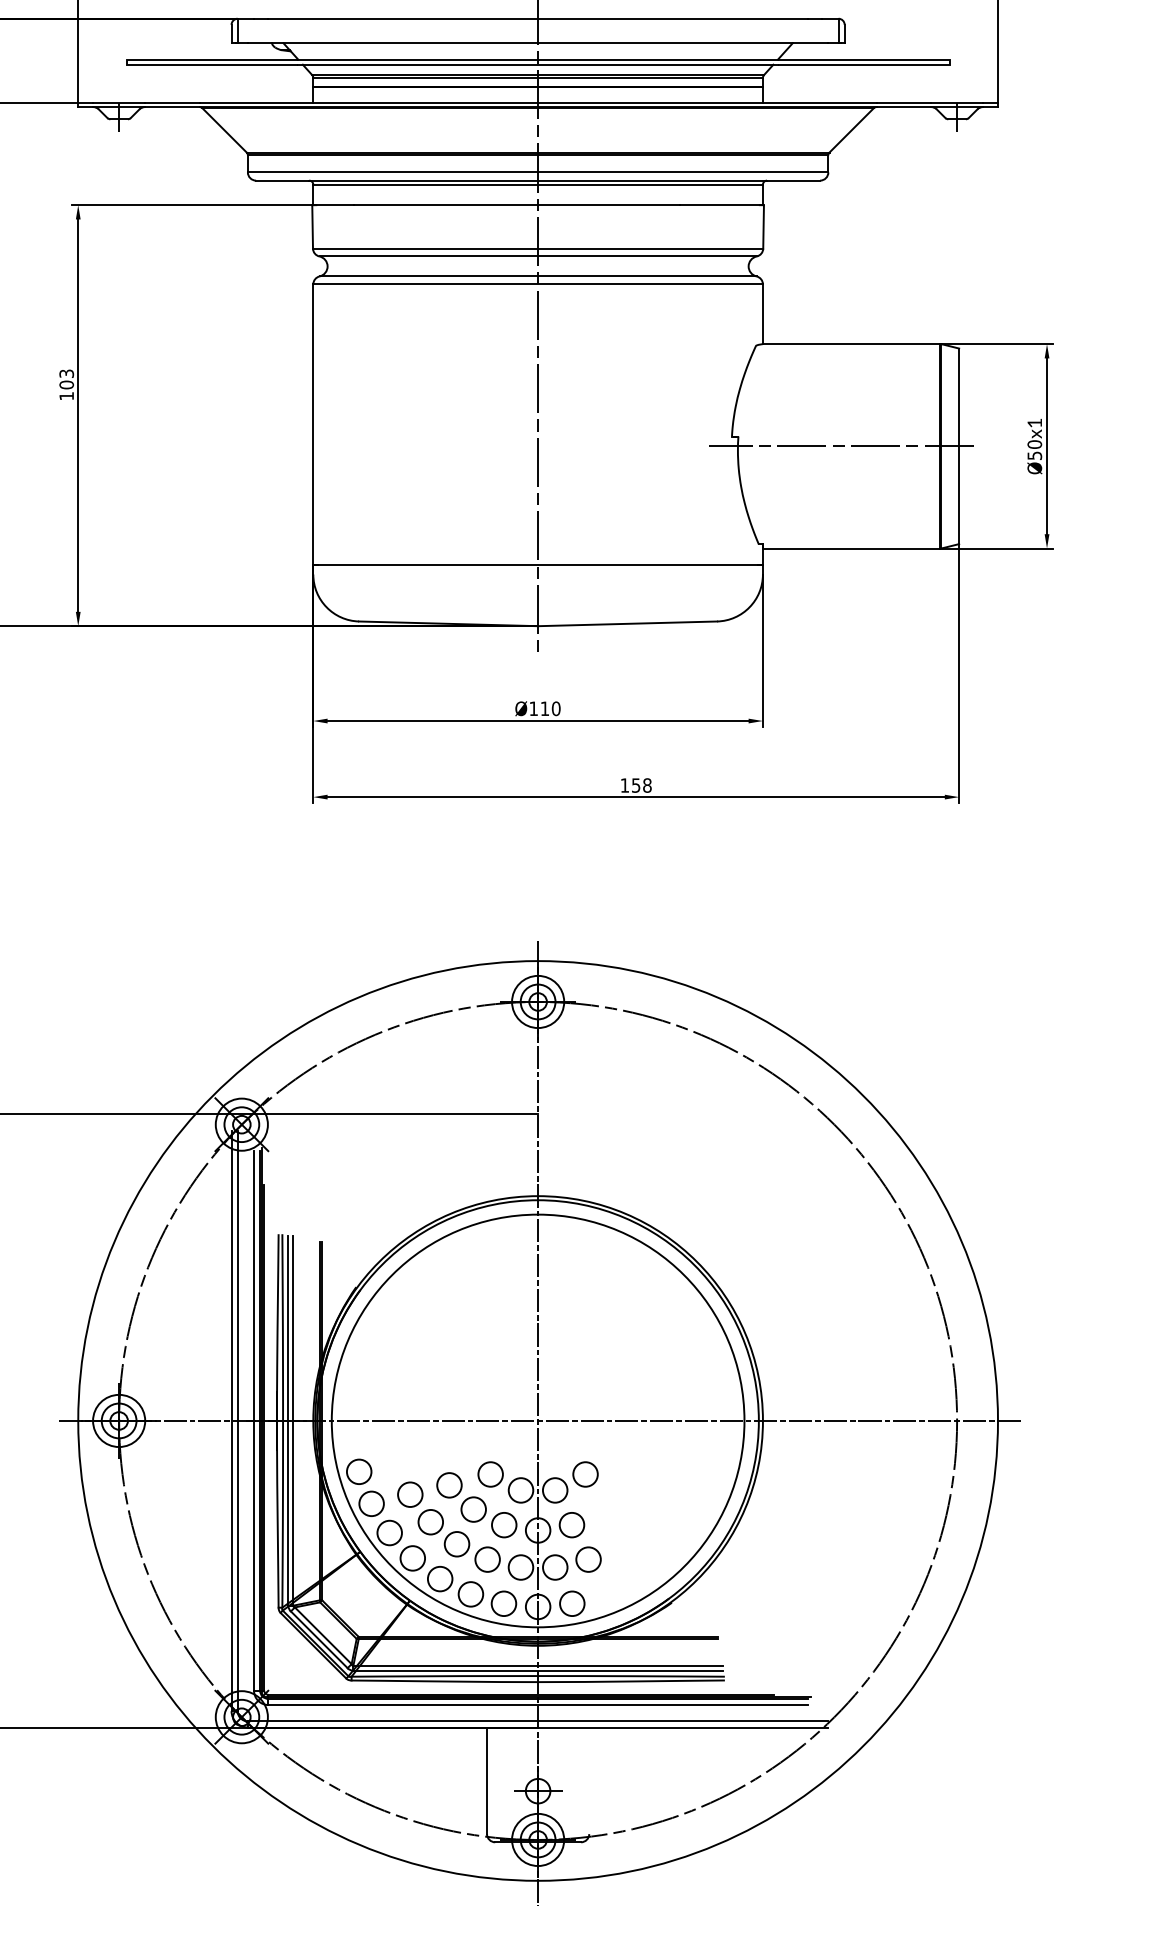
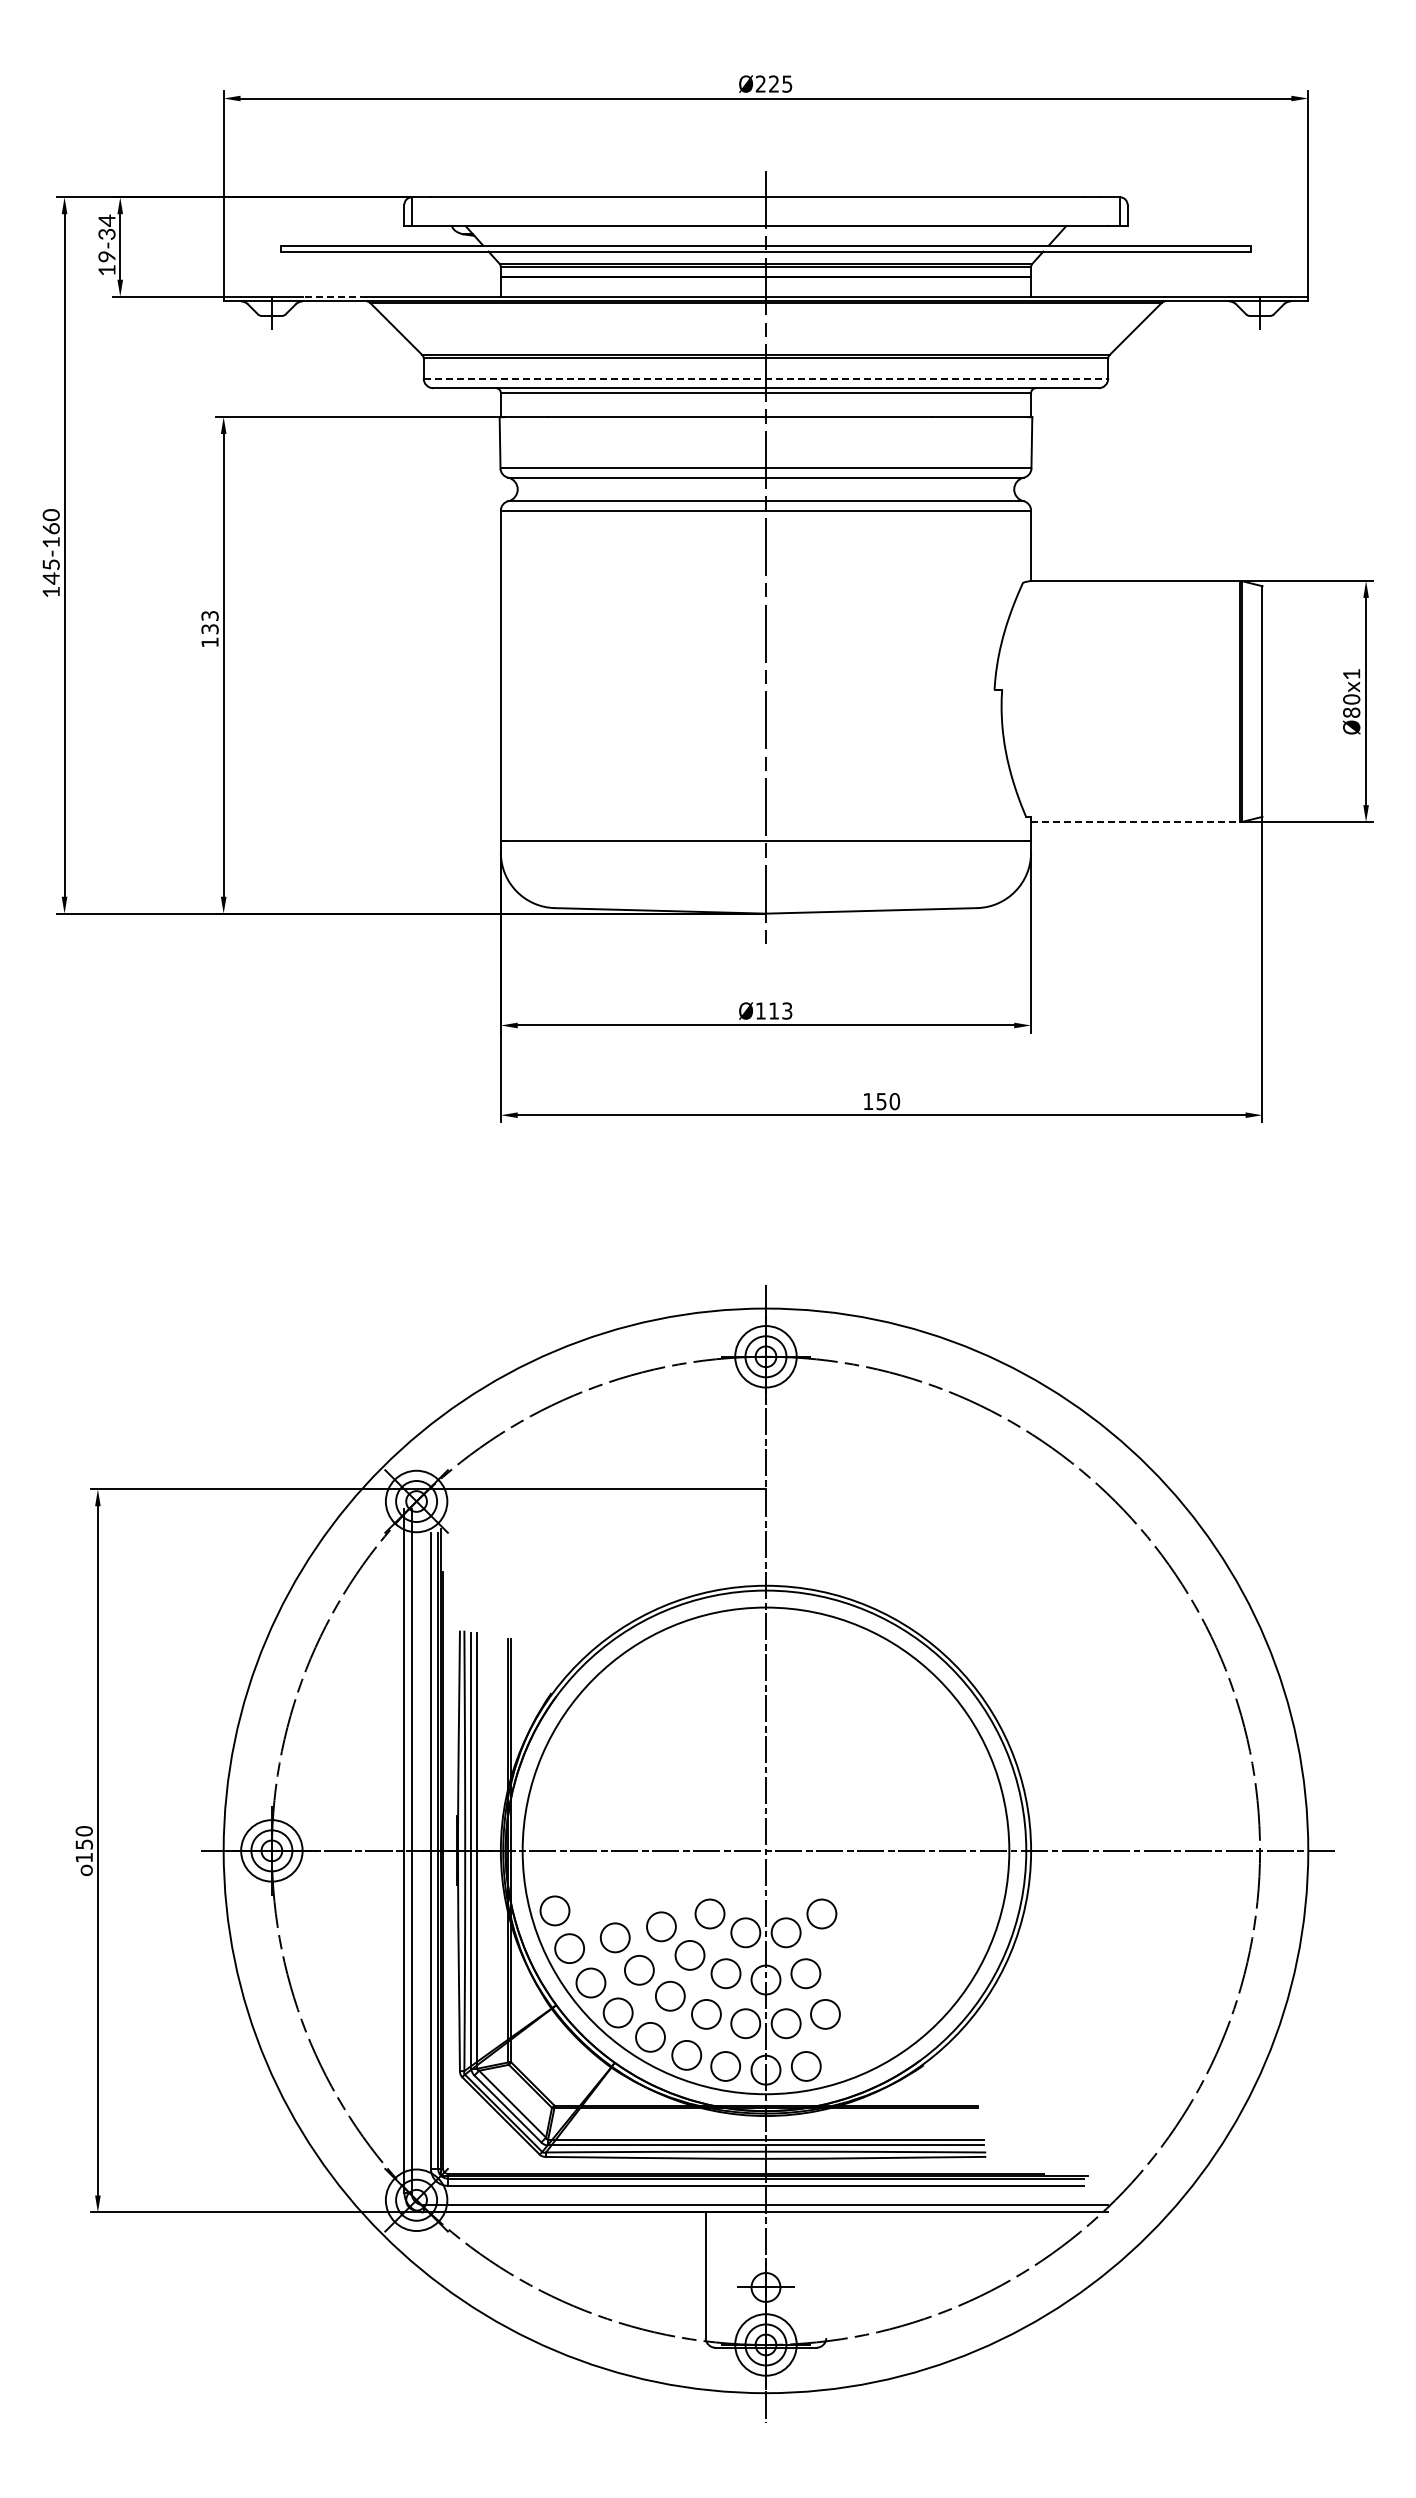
line: (172, 102) -> (334, 296), solid -> dashed
line: (538, 172) -> (766, 378), solid -> dashed
text: (66, 385) -> (209, 629), 103 -> 133
line: (841, 446) -> (1123, 701), removed
text: (1034, 455) -> (1351, 712), Ø50 -> Ø80
line: (851, 548) -> (1135, 822), solid -> dashed
text: (556, 708) -> (787, 1010), Ø110 -> Ø113
text: (647, 785) -> (894, 1101), 158 -> 150

